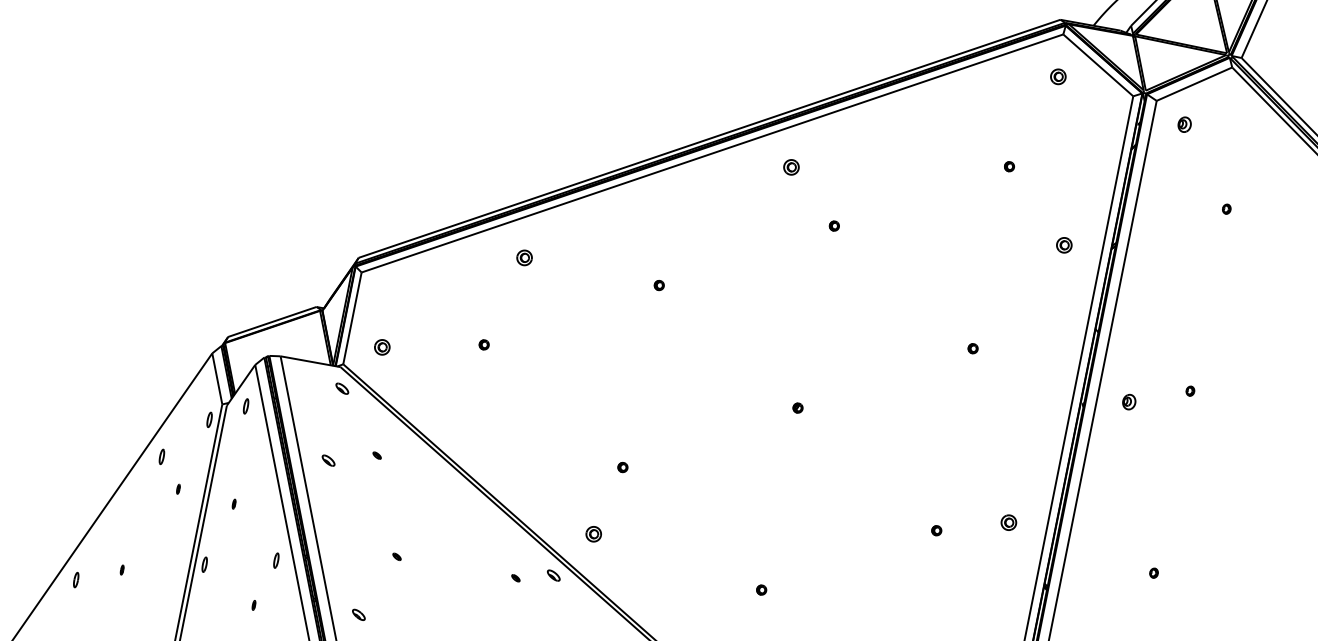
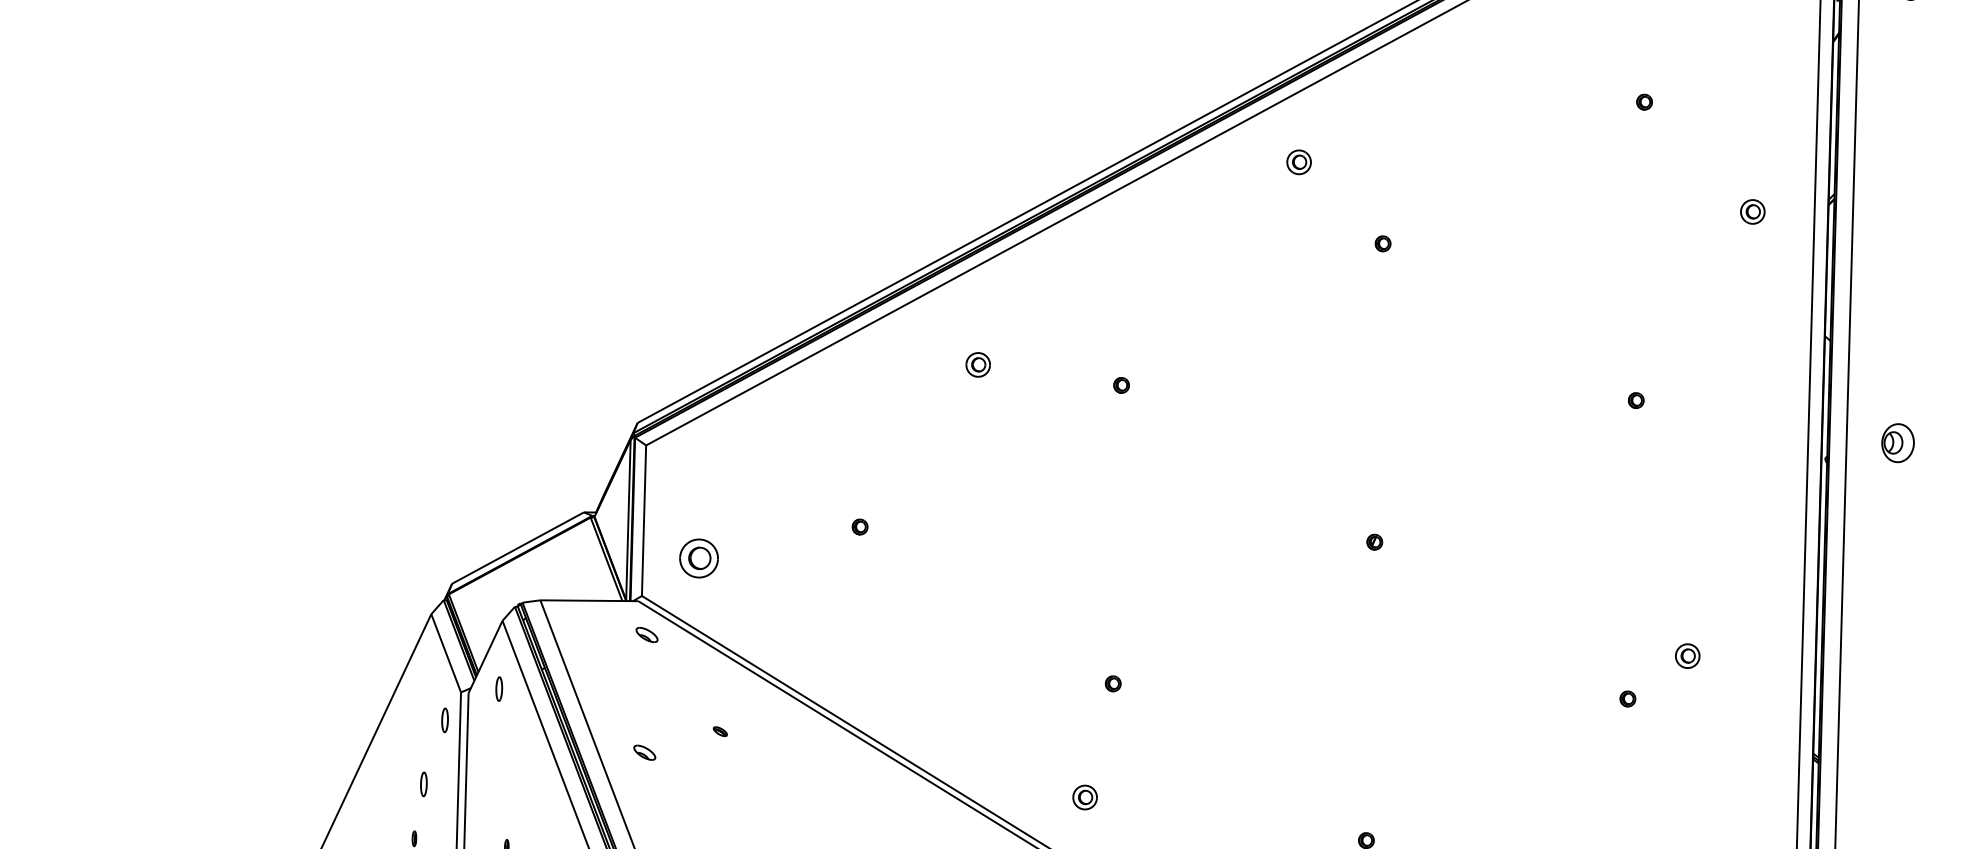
part: (524, 257) -> (977, 364), moved
part: (382, 347) -> (699, 558), size x1.6
part: (1129, 401) -> (1898, 441), size x1.6
part: (161, 456) -> (423, 783), moved
part: (1008, 522) -> (1687, 655), moved

